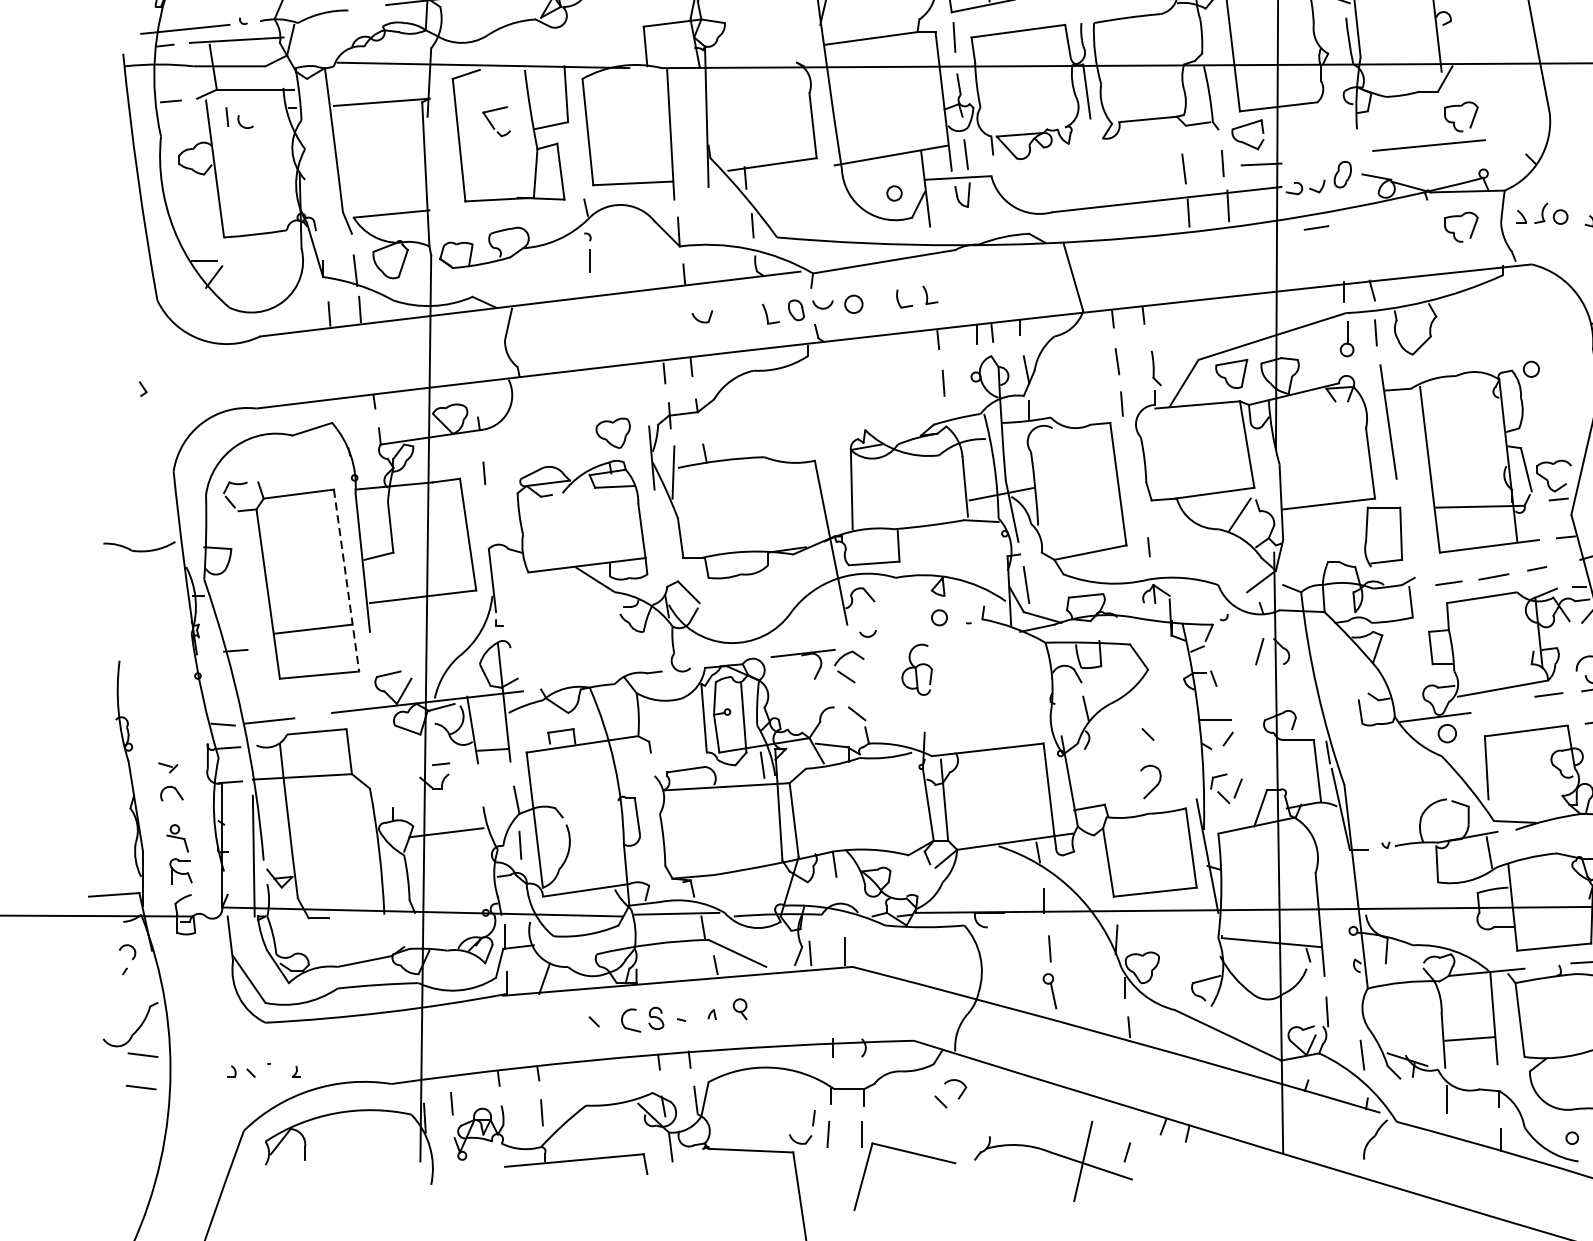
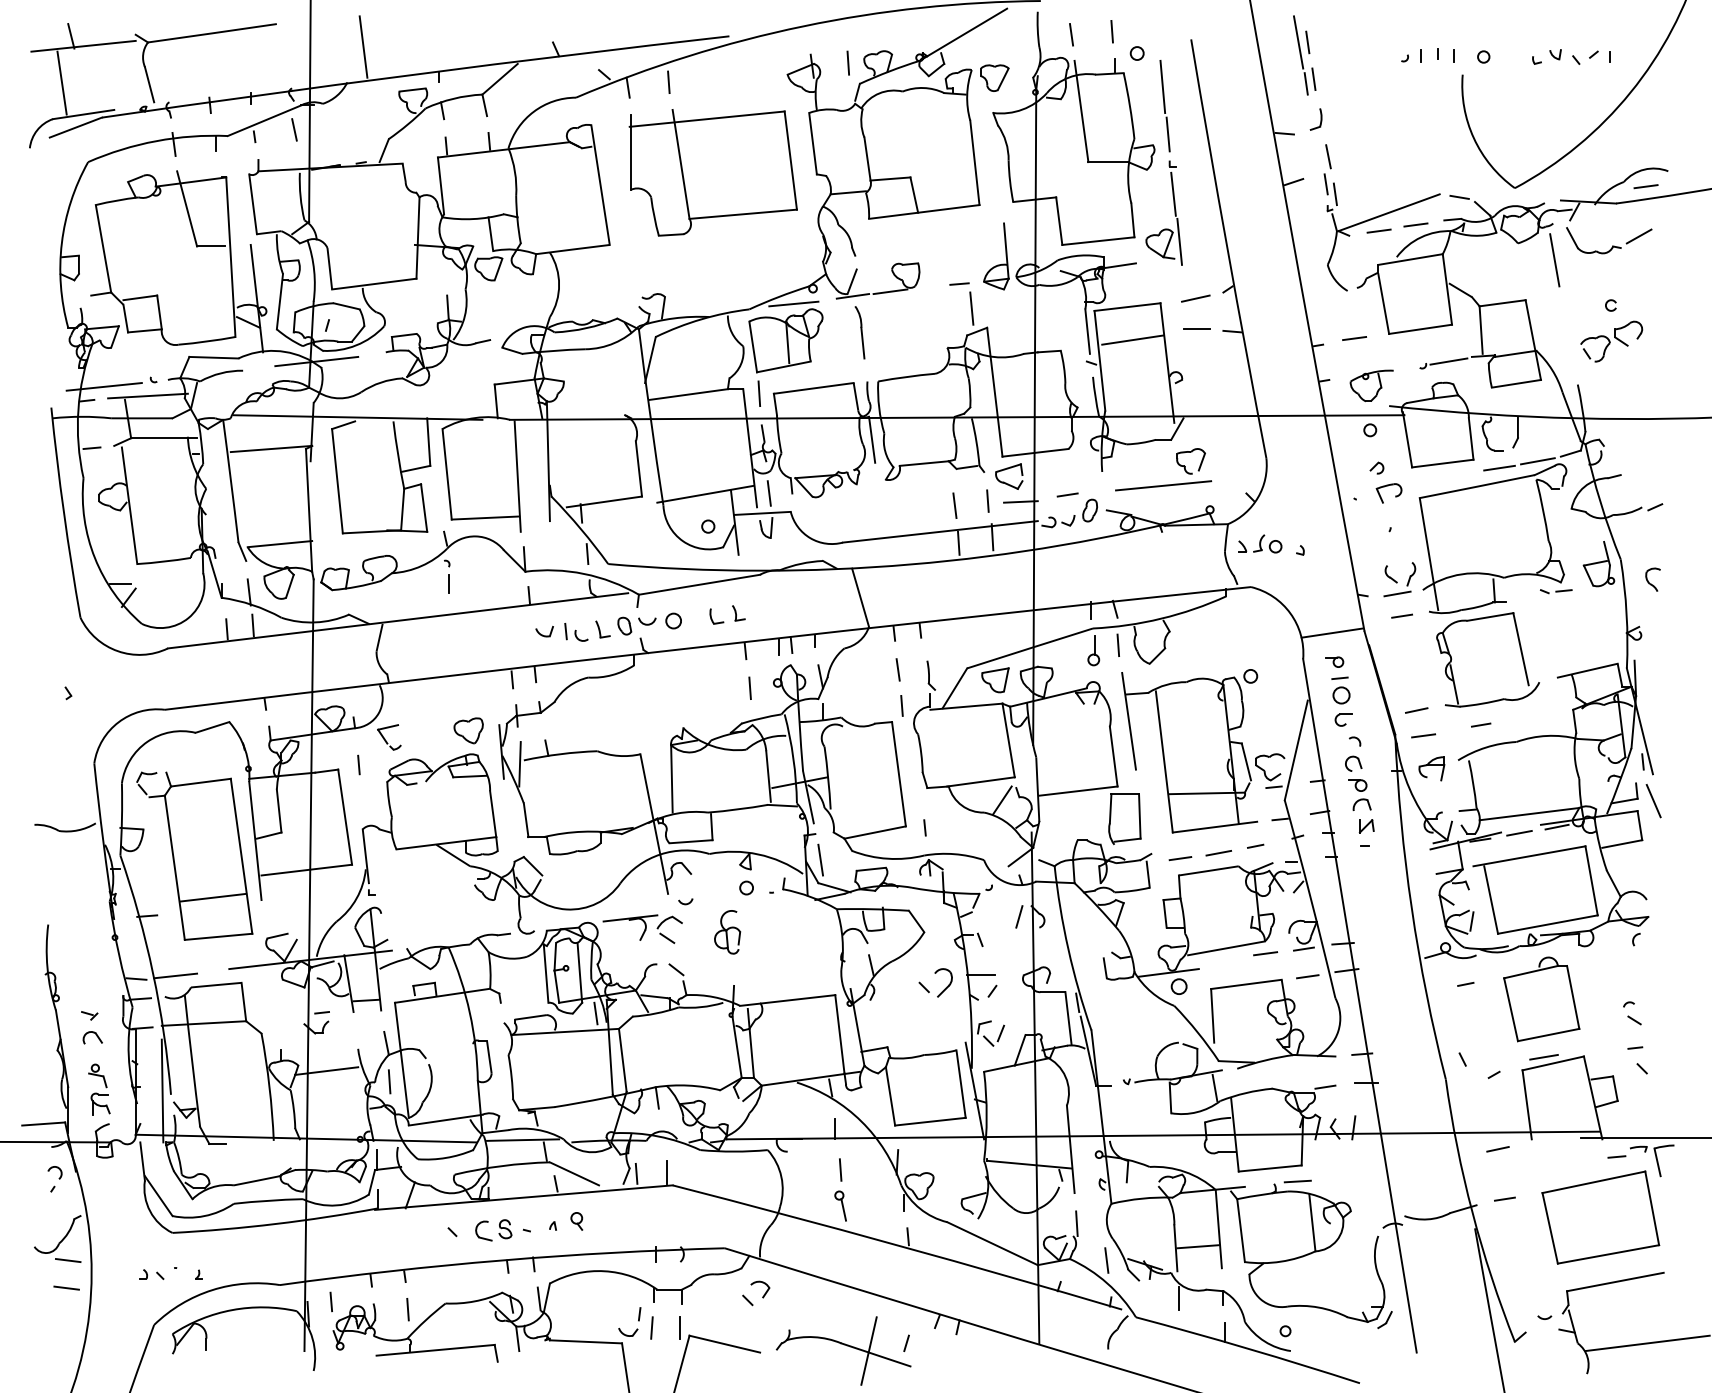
part: (239, 118) -> (576, 632), moved
part: (496, 121) -> (389, 737), moved
line: (1316, 227) -> (1067, 494), moved
part: (1454, 233) -> (1185, 560), removed
line: (346, 580) -> (241, 856), dashed -> solid
part: (1150, 781) -> (943, 982), moved

